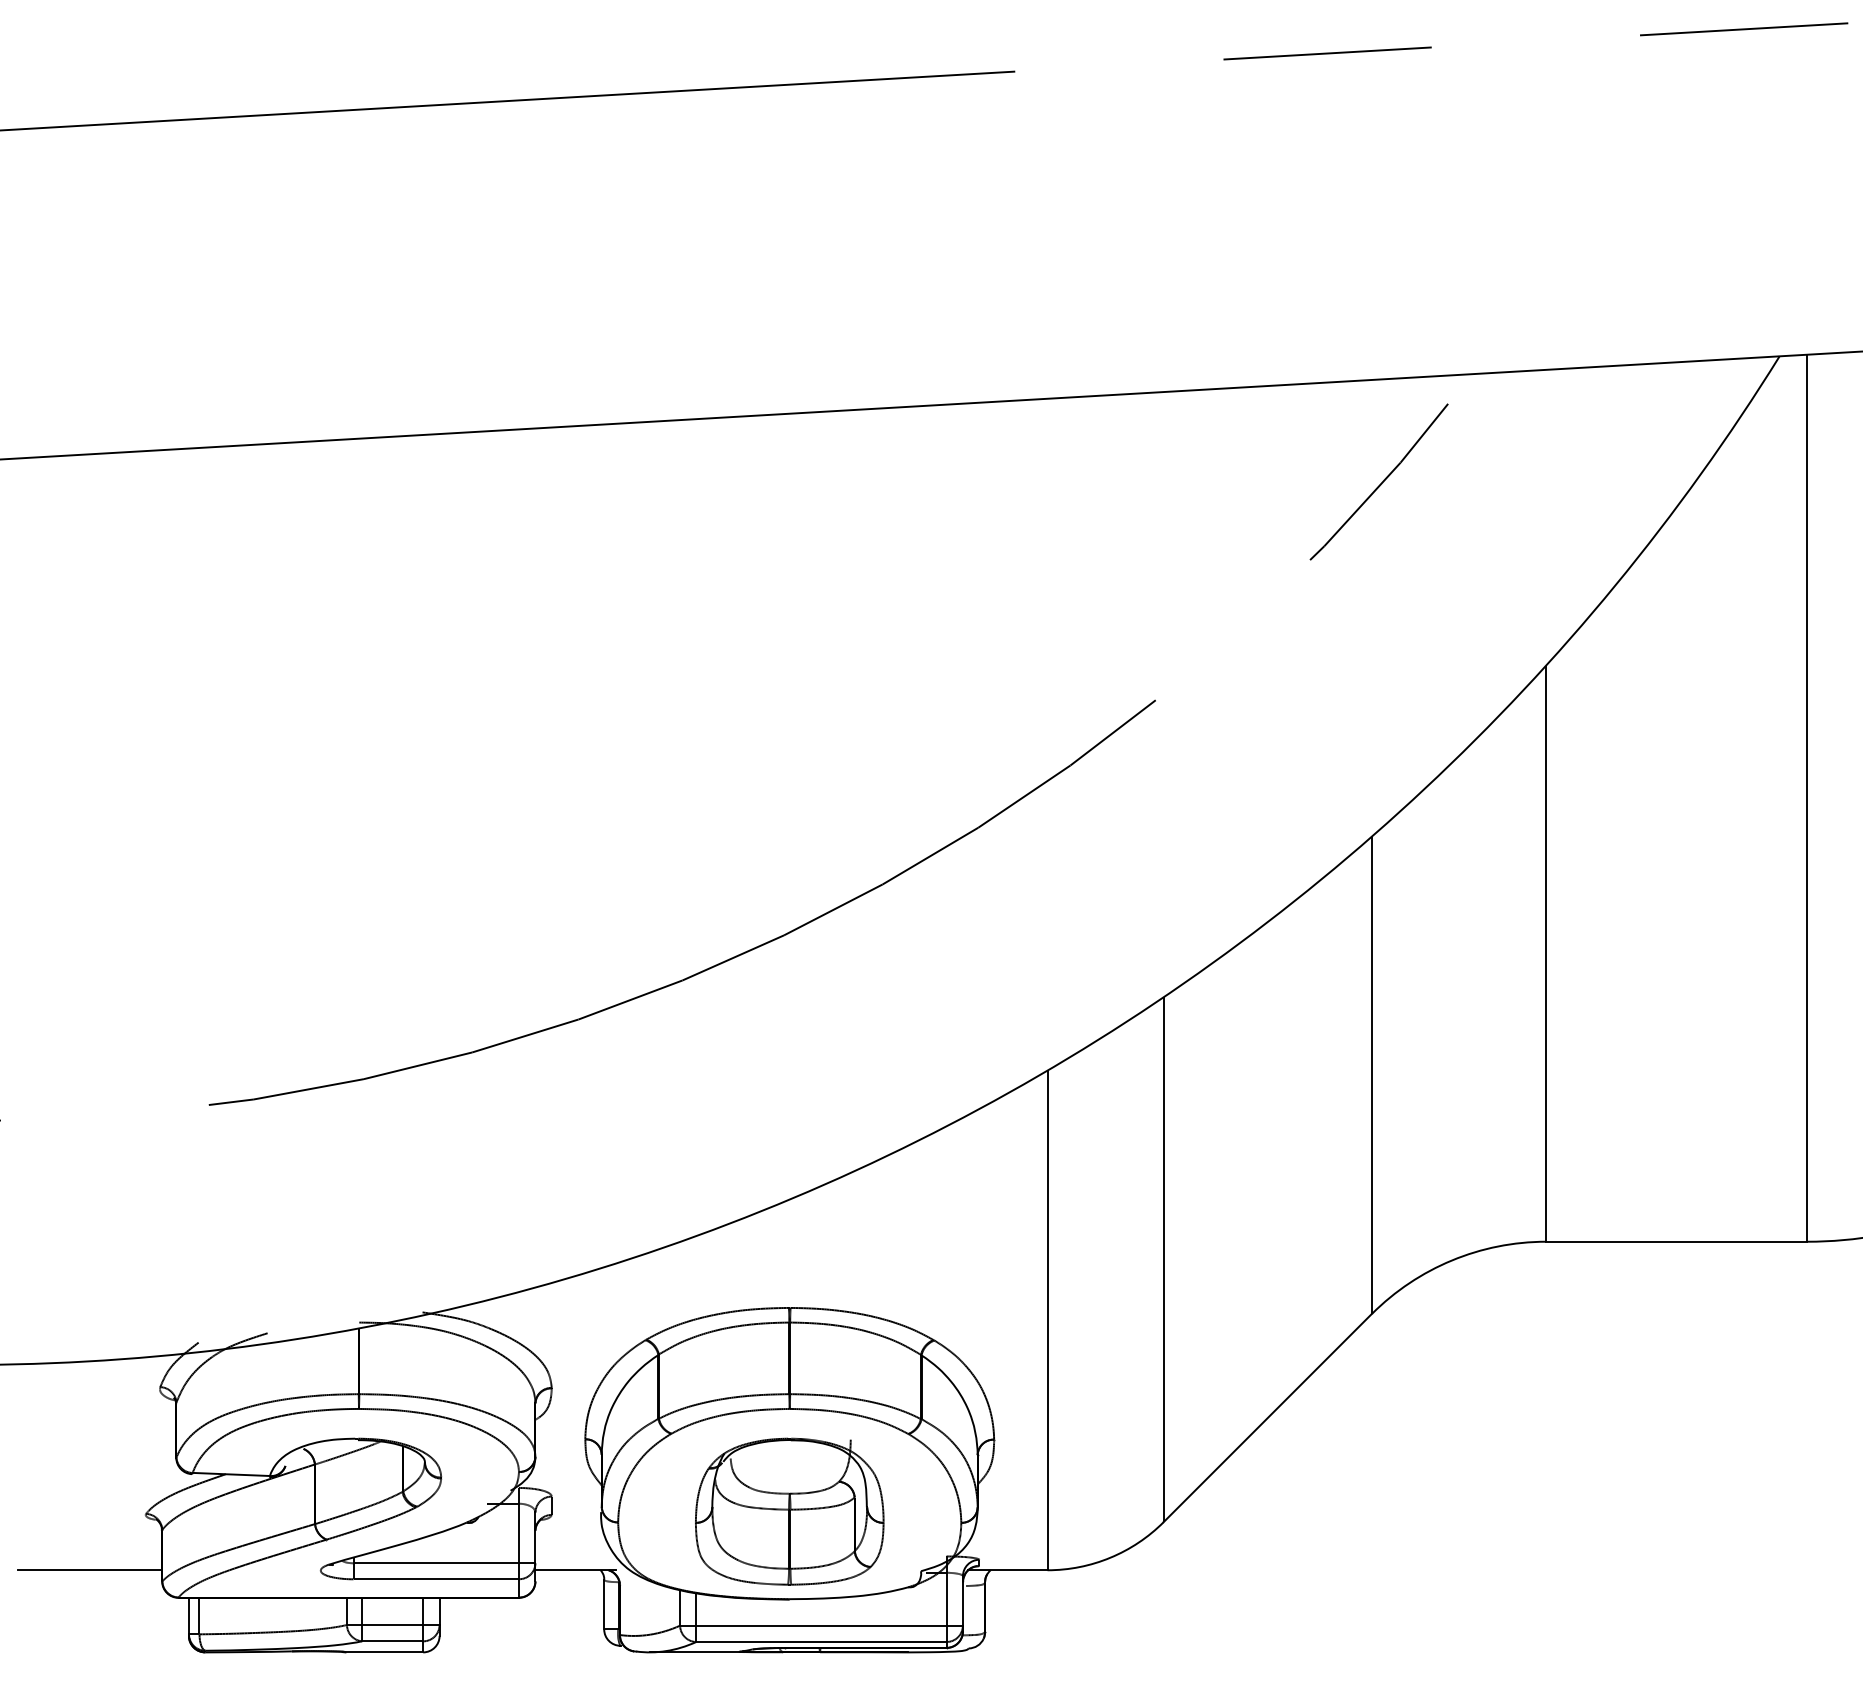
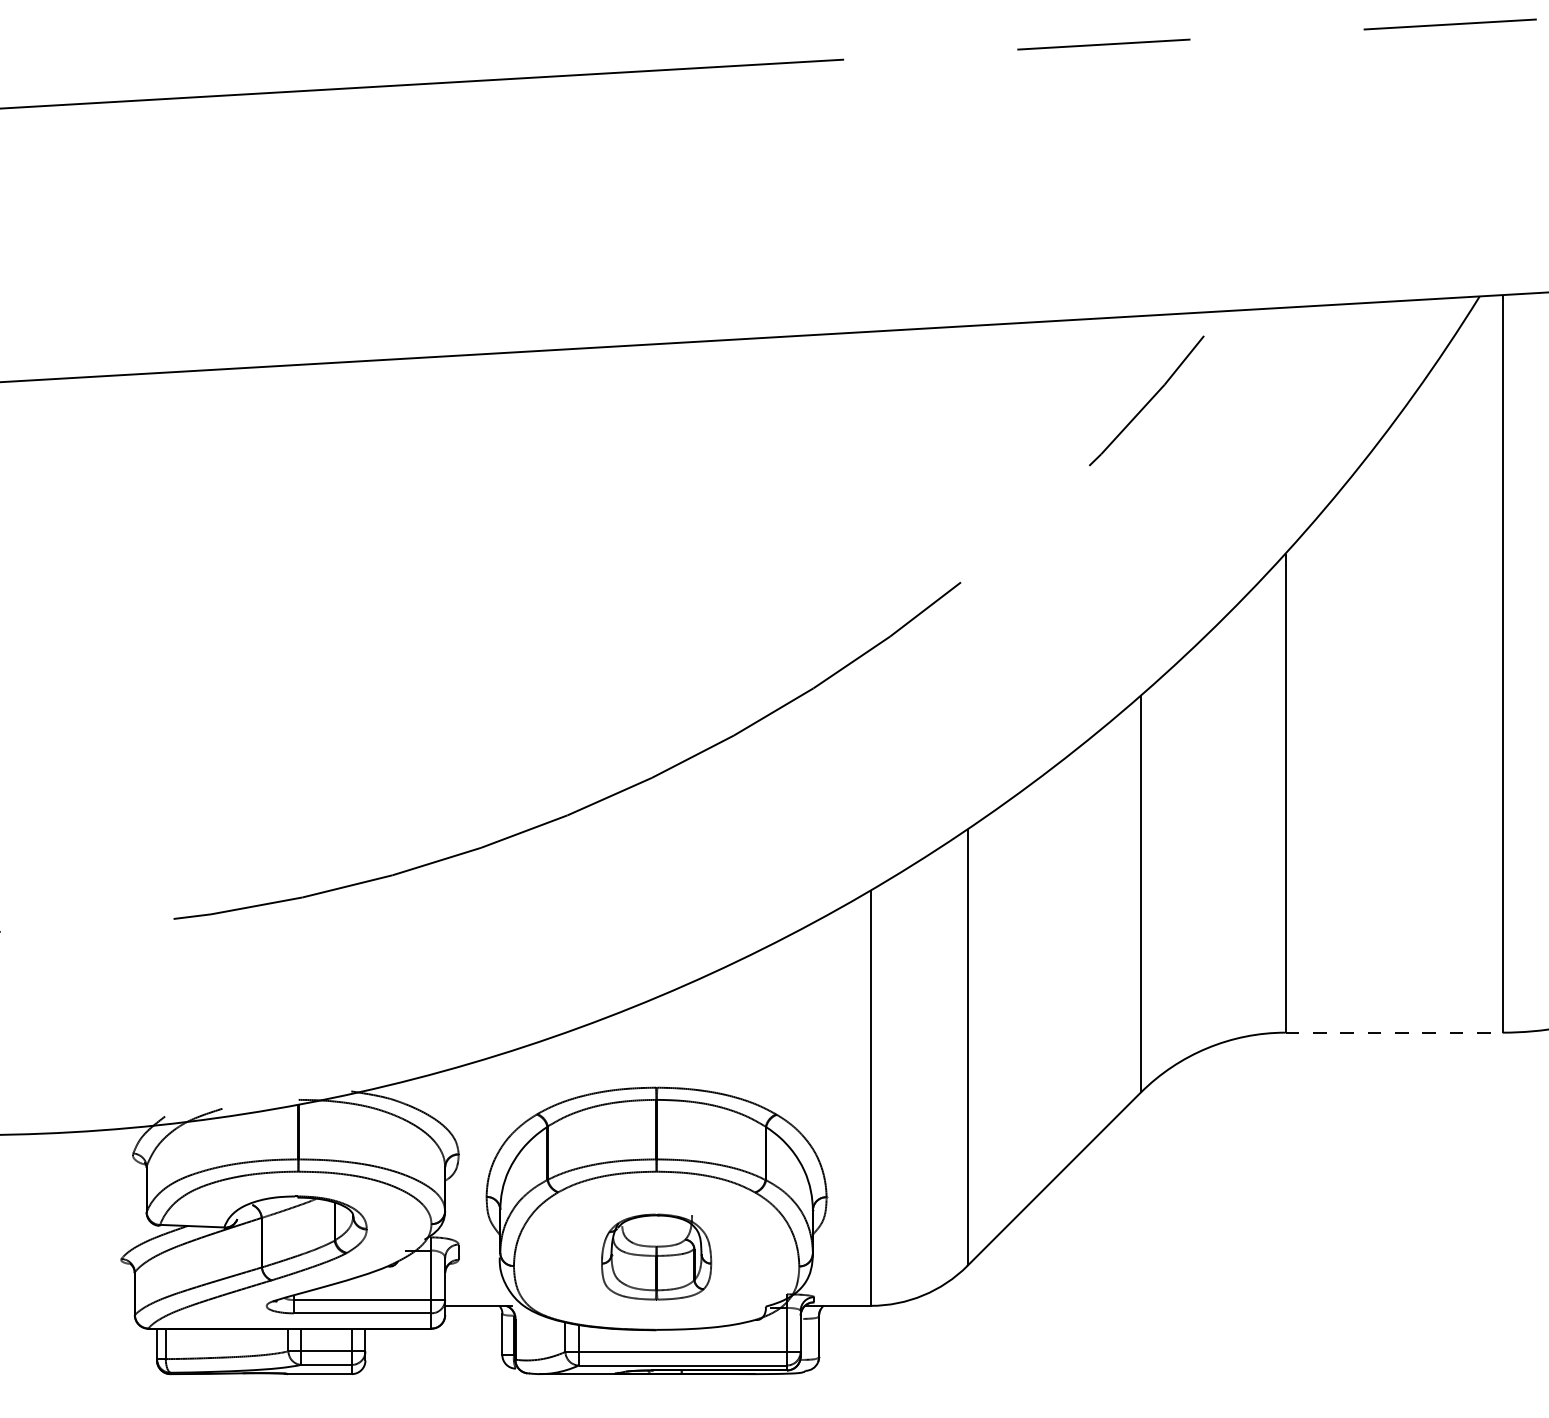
line: (1677, 1241) -> (1394, 1032), solid -> dashed
part: (789, 1510) -> (656, 1256), size x0.7
line: (89, 1569) -> (74, 1305), removed

